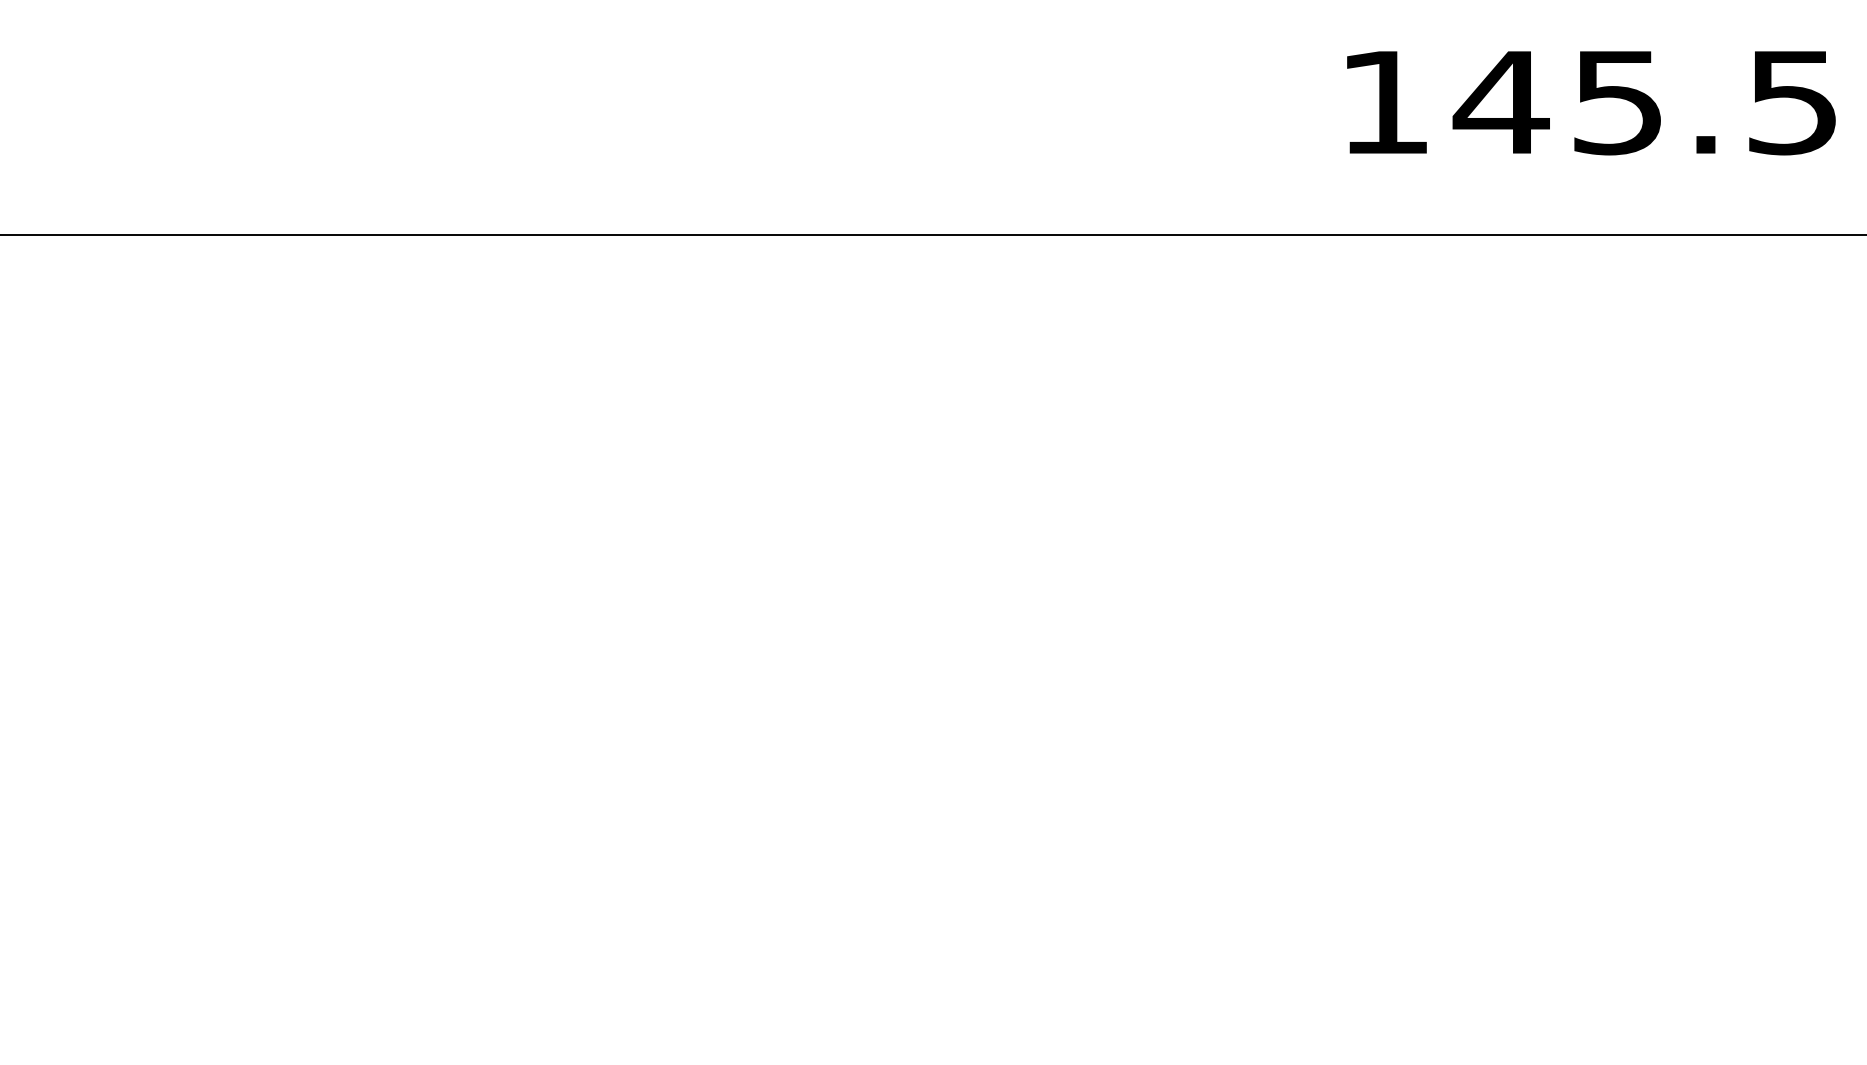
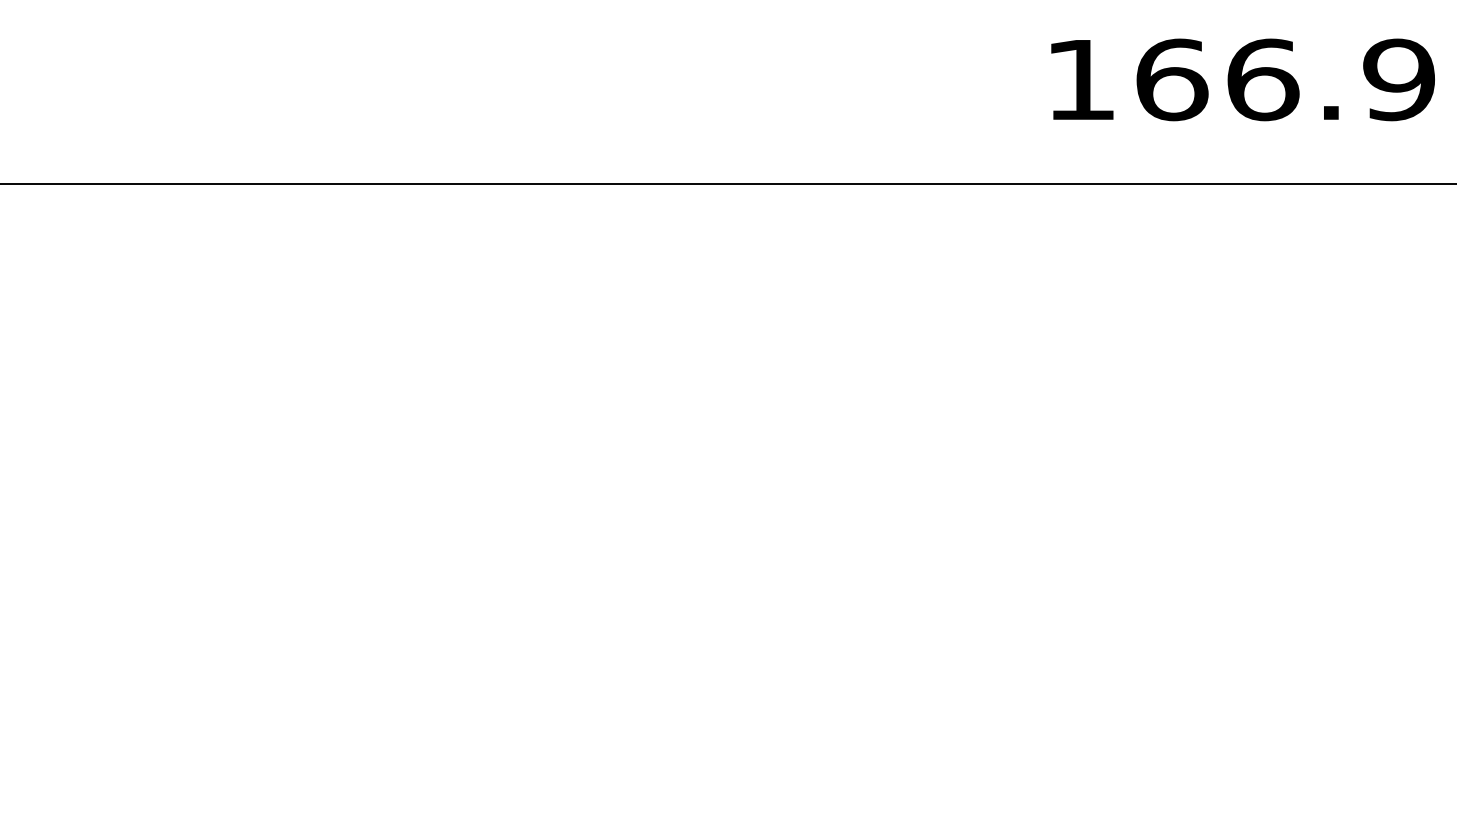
text: (1645, 102) -> (1284, 79), 145.5 -> 166.9

